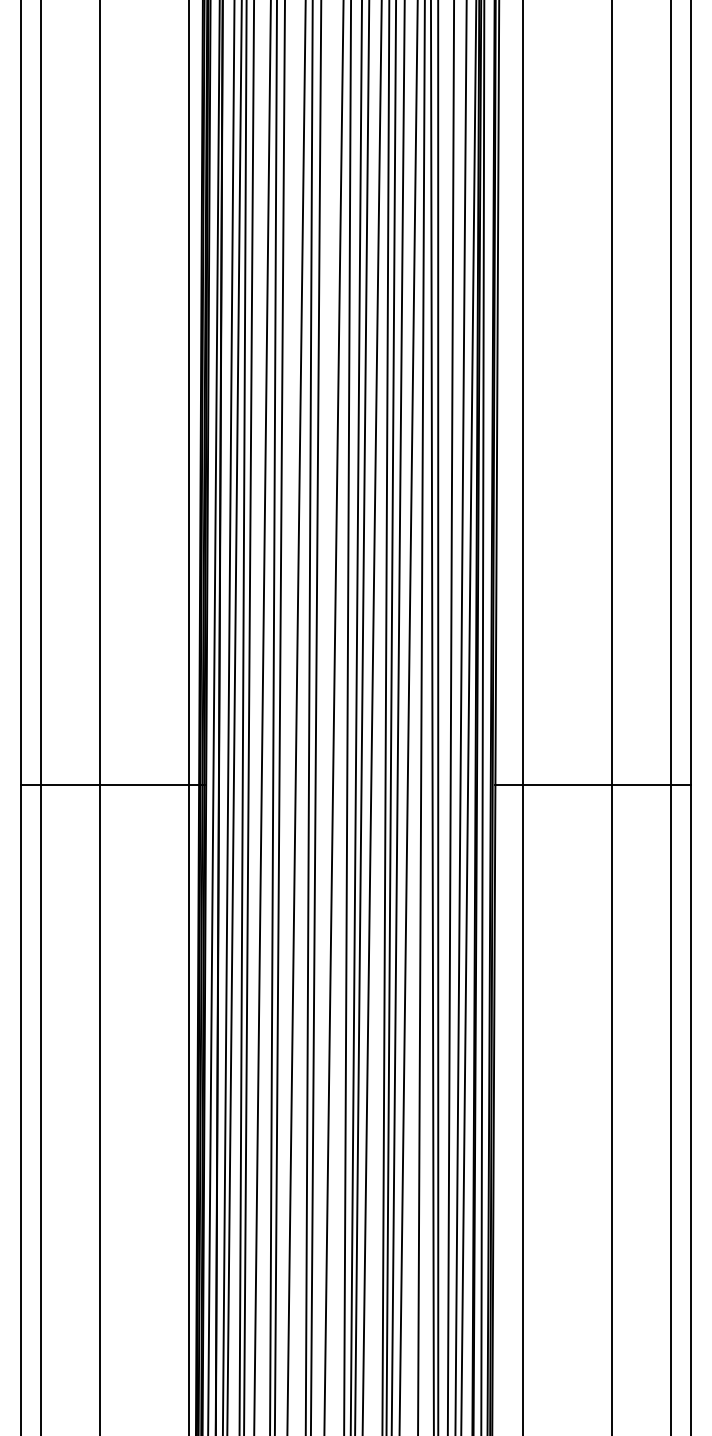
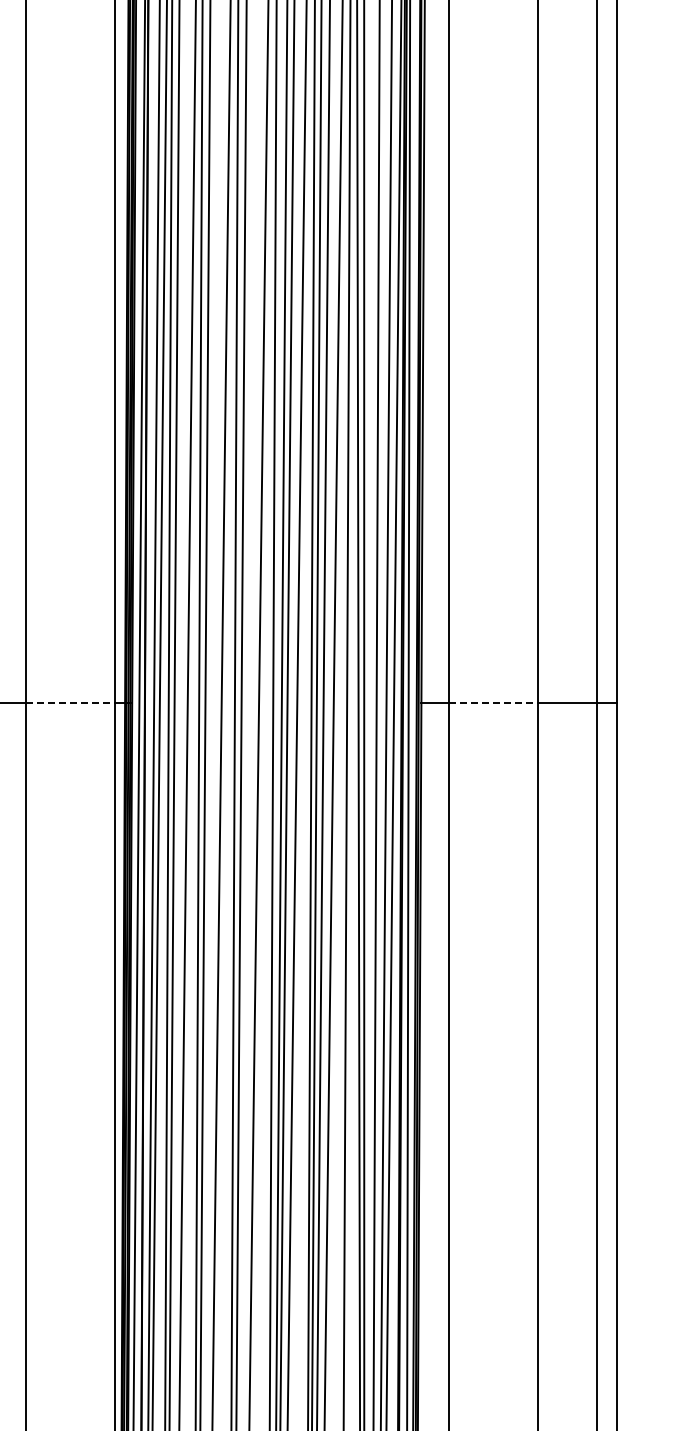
line: (144, 784) -> (70, 702), solid -> dashed
line: (567, 784) -> (493, 702), solid -> dashed

